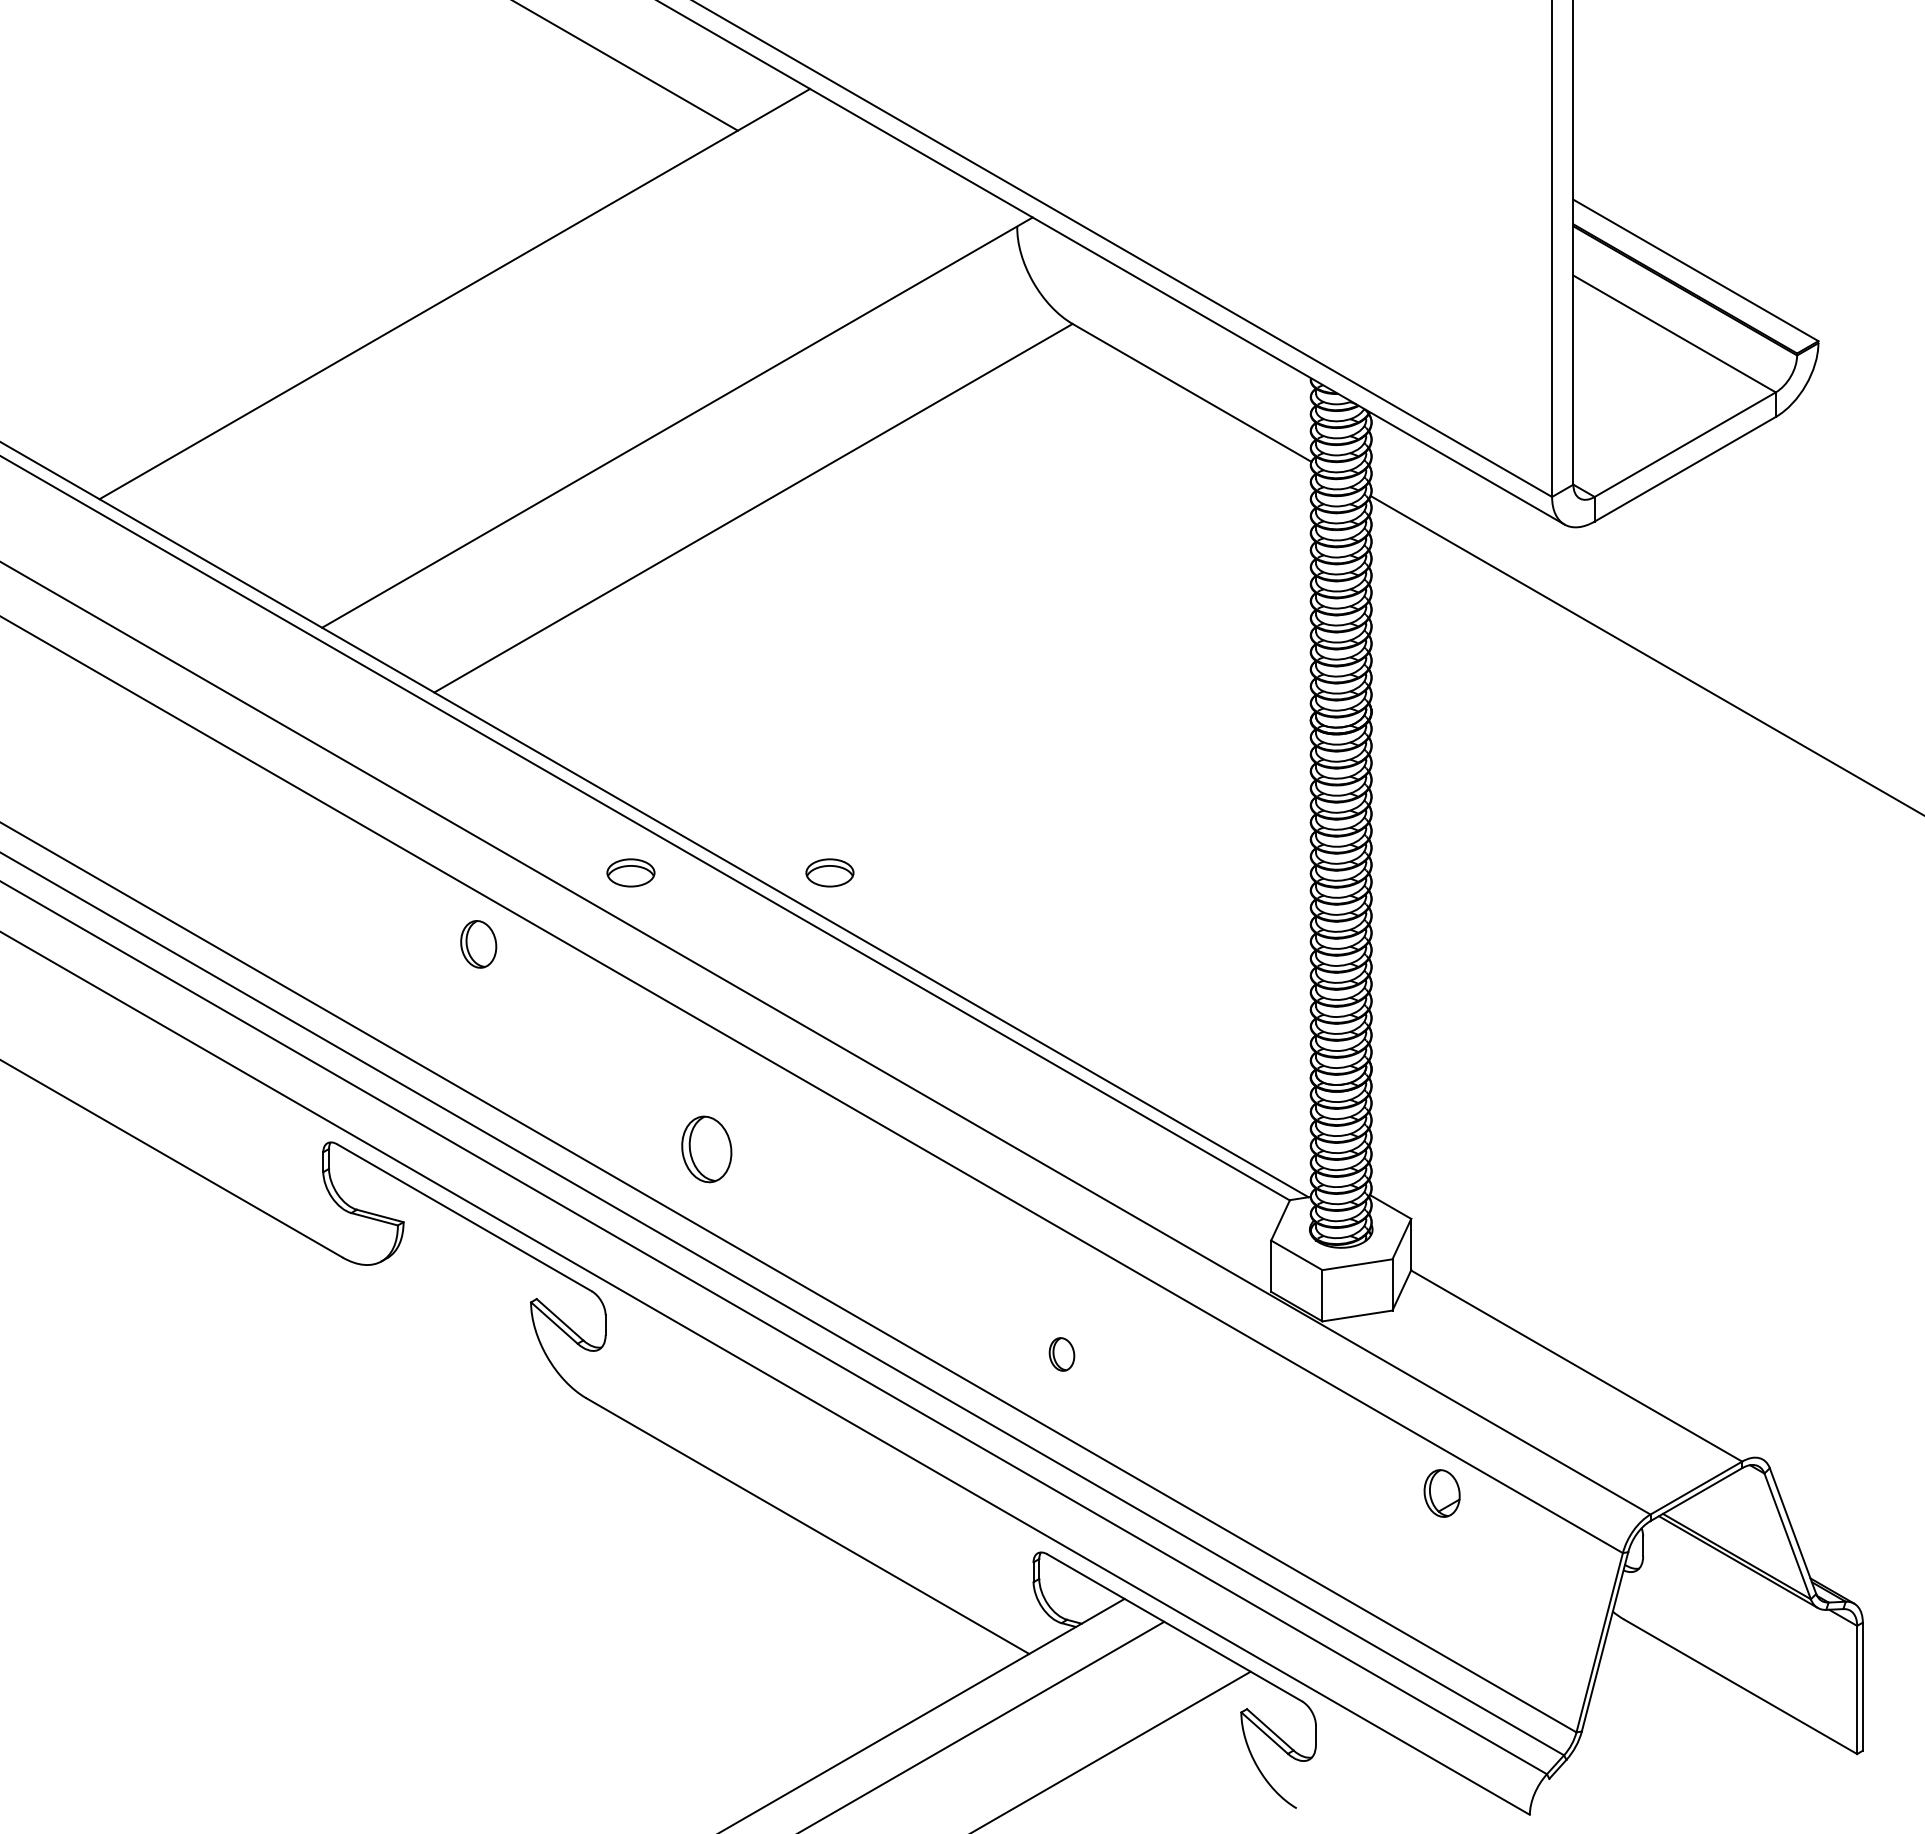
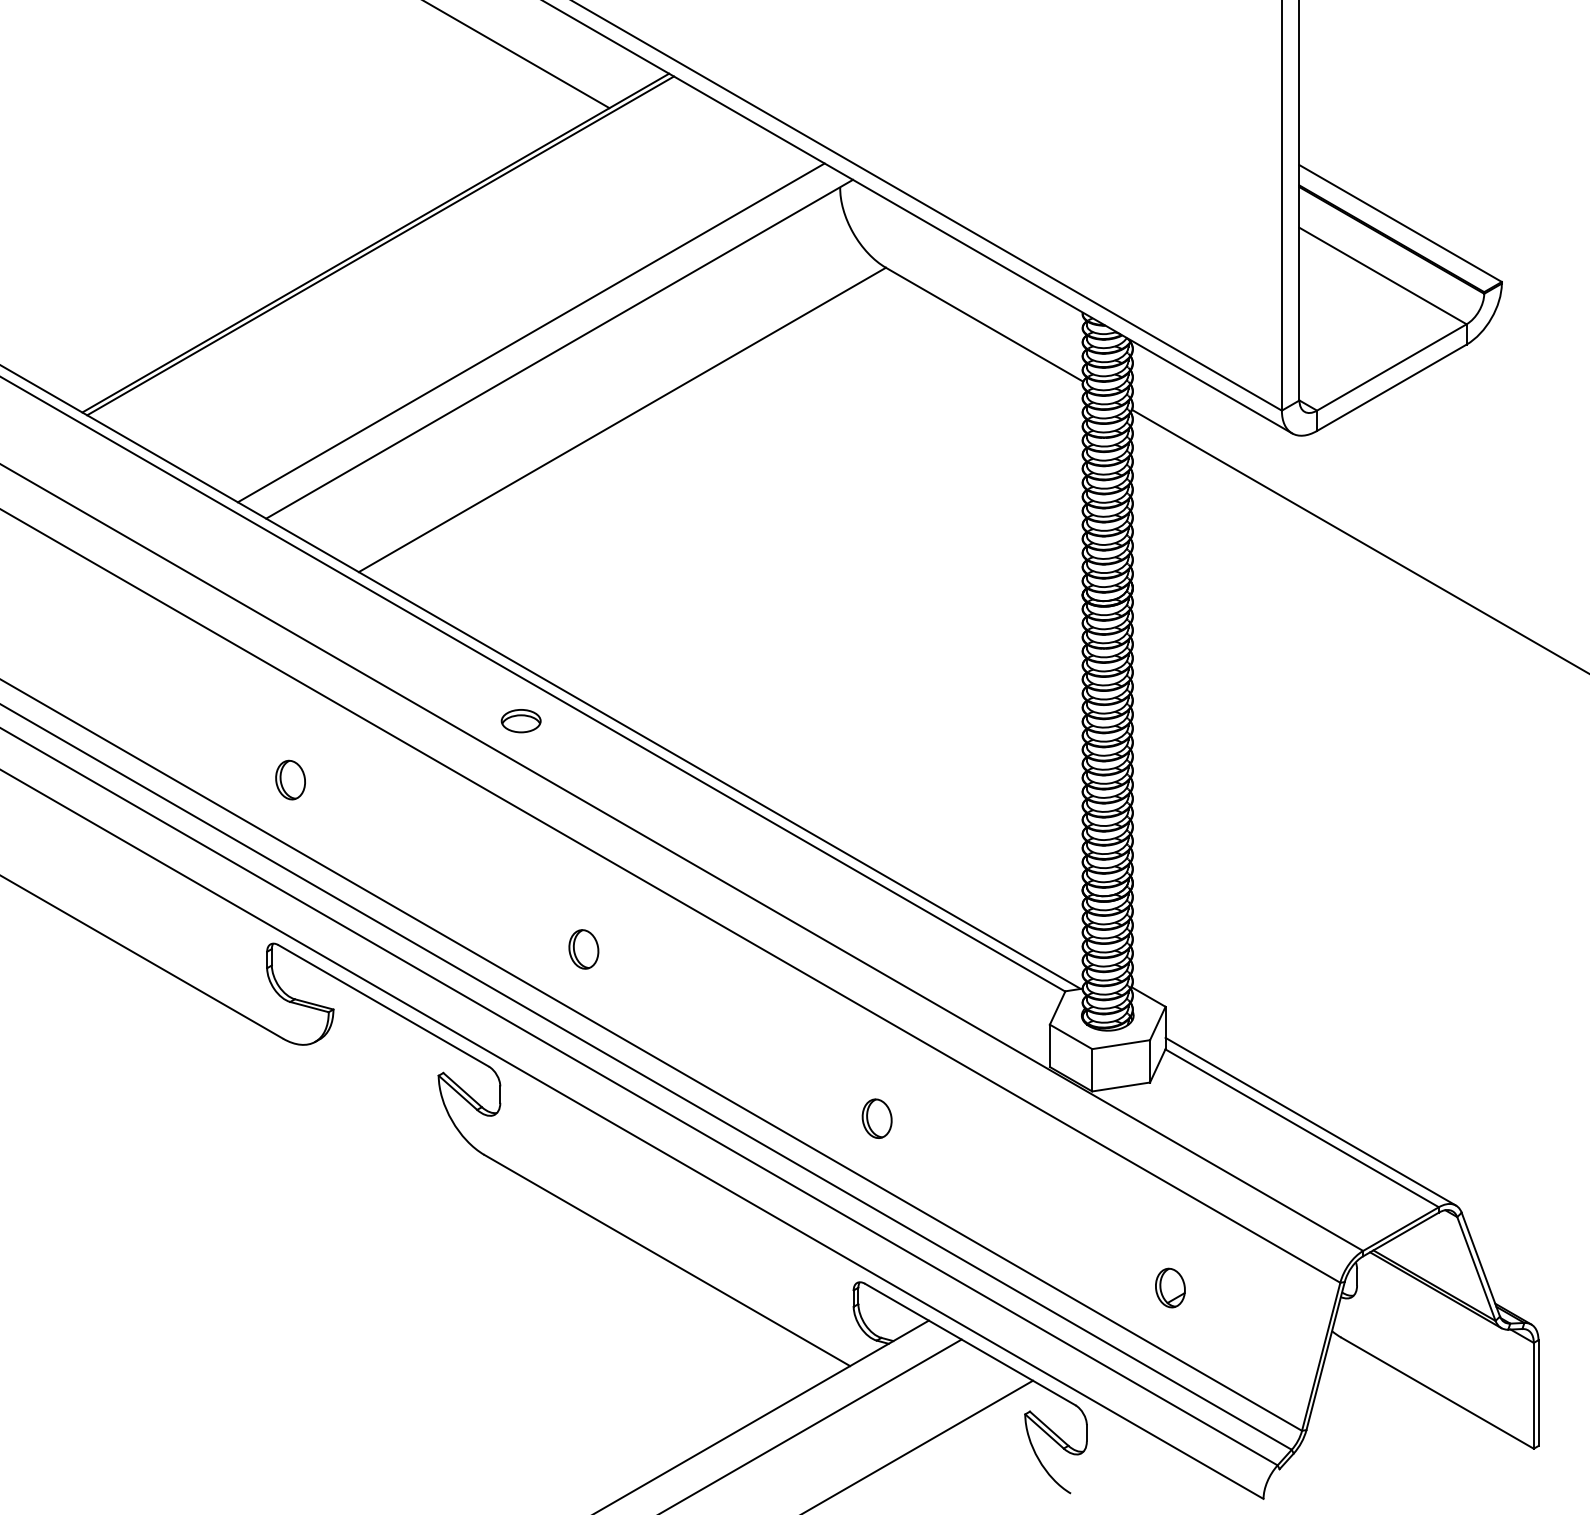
line: (460, 297) -> (380, 245), added
line: (642, 402) -> (530, 332), added
part: (829, 872) -> (685, 720), removed
part: (478, 944) -> (290, 780), moved
part: (706, 1149) -> (583, 949), size x0.71
part: (1061, 1354) -> (876, 1118), size x1.43
line: (1586, 1357) -> (1310, 1121), added
part: (1441, 1493) -> (1169, 1288), moved

